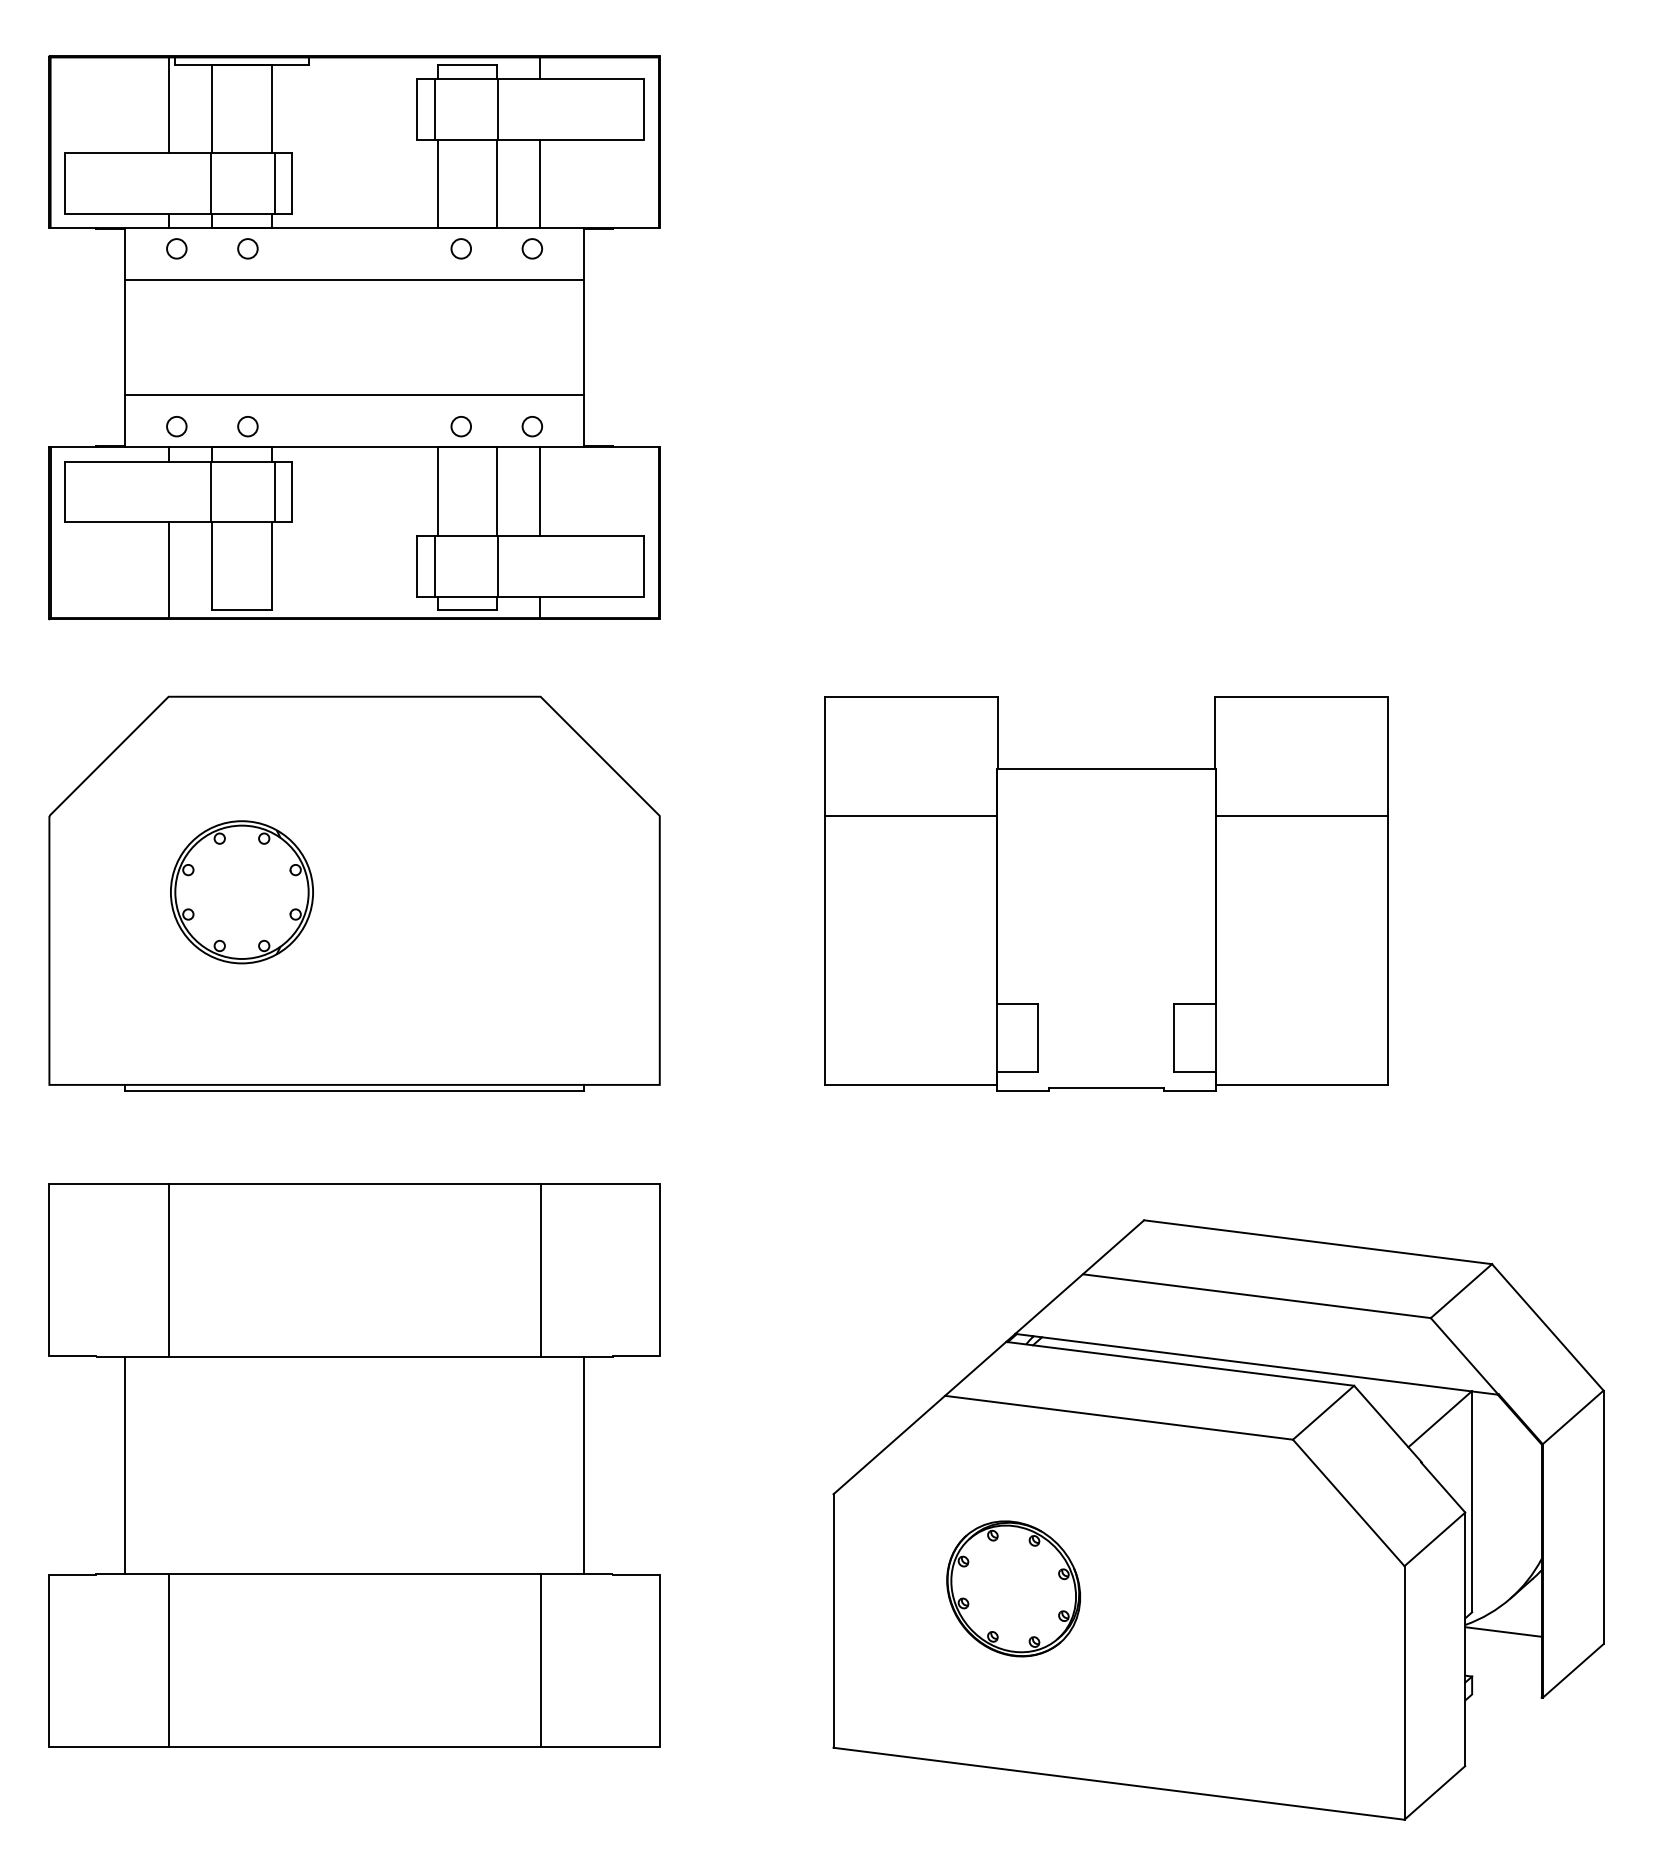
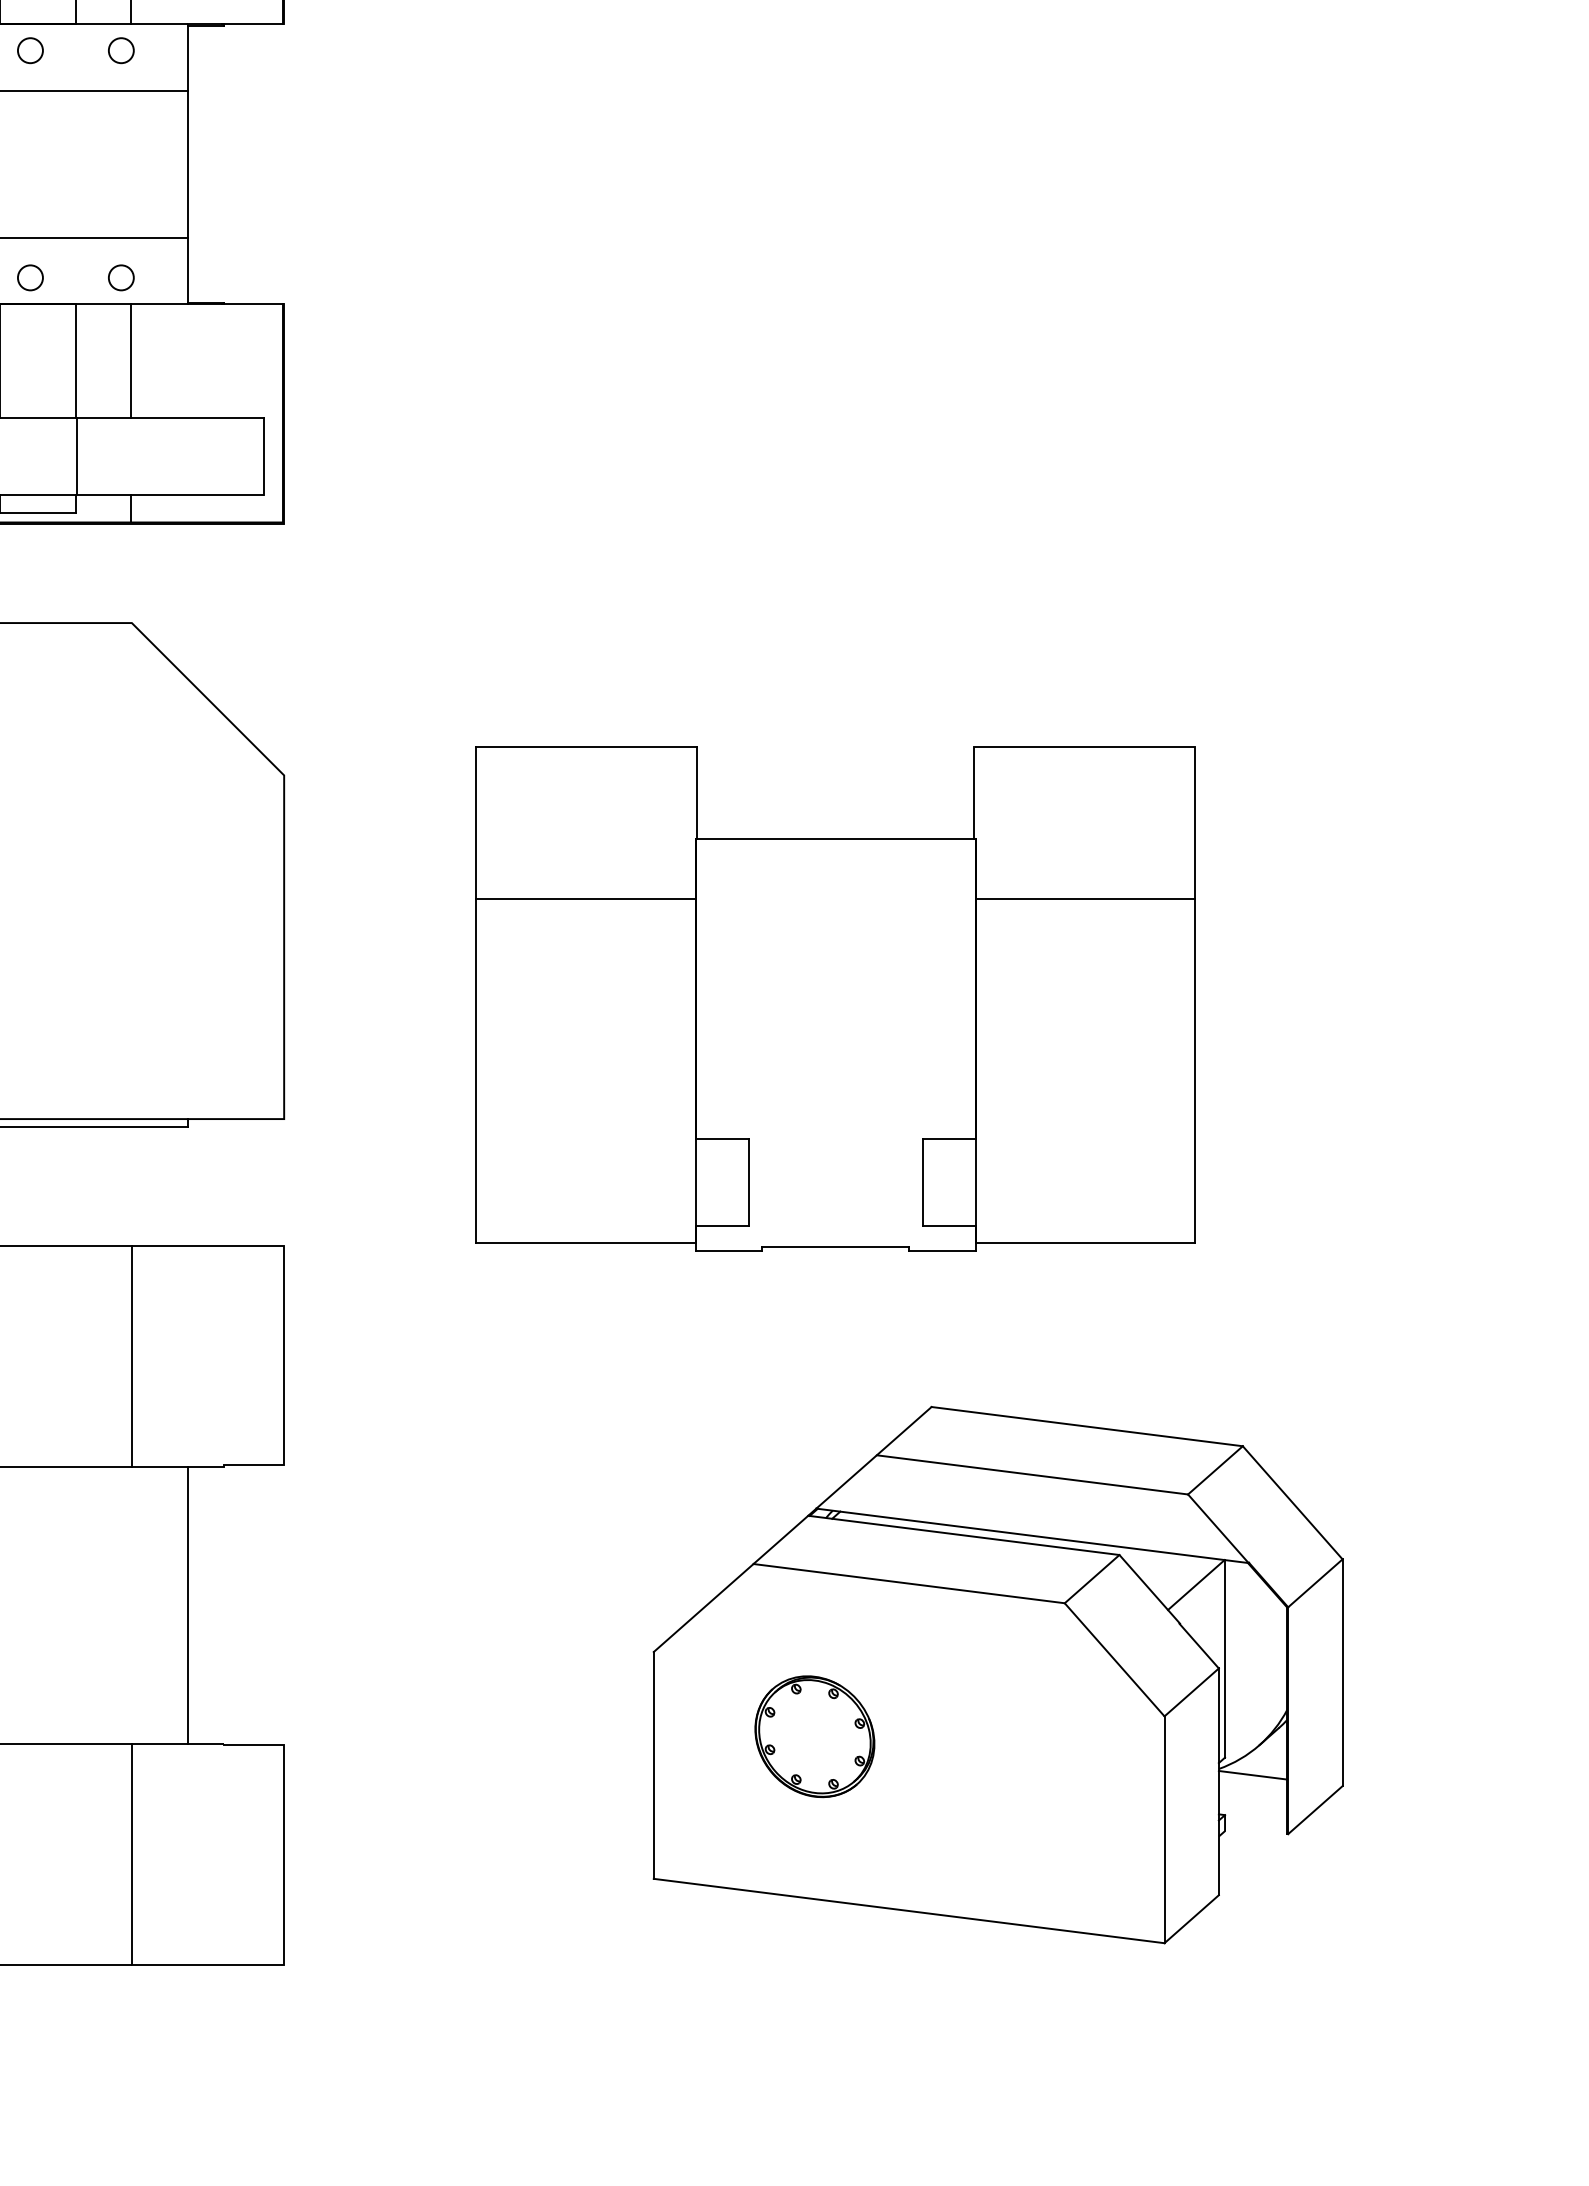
part: (1106, 893) -> (835, 998), moved
part: (1218, 1519) -> (998, 1674), size x0.7

